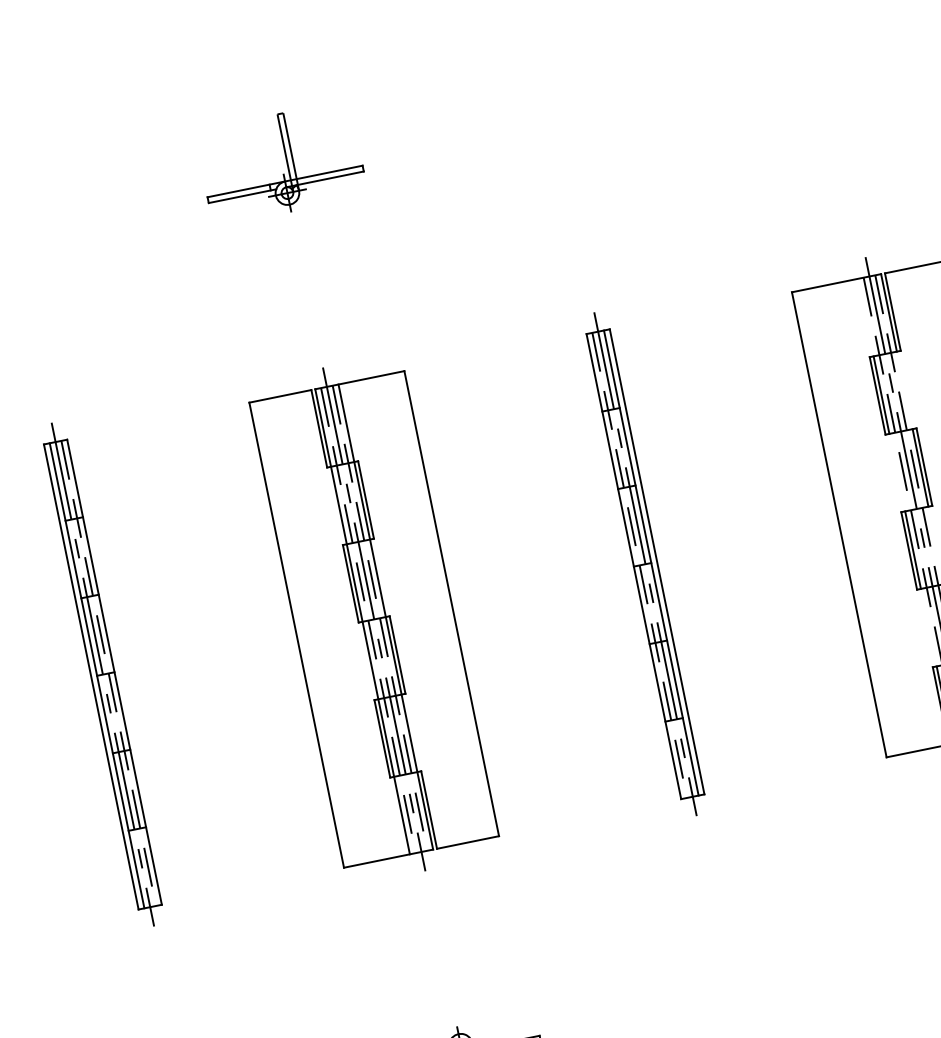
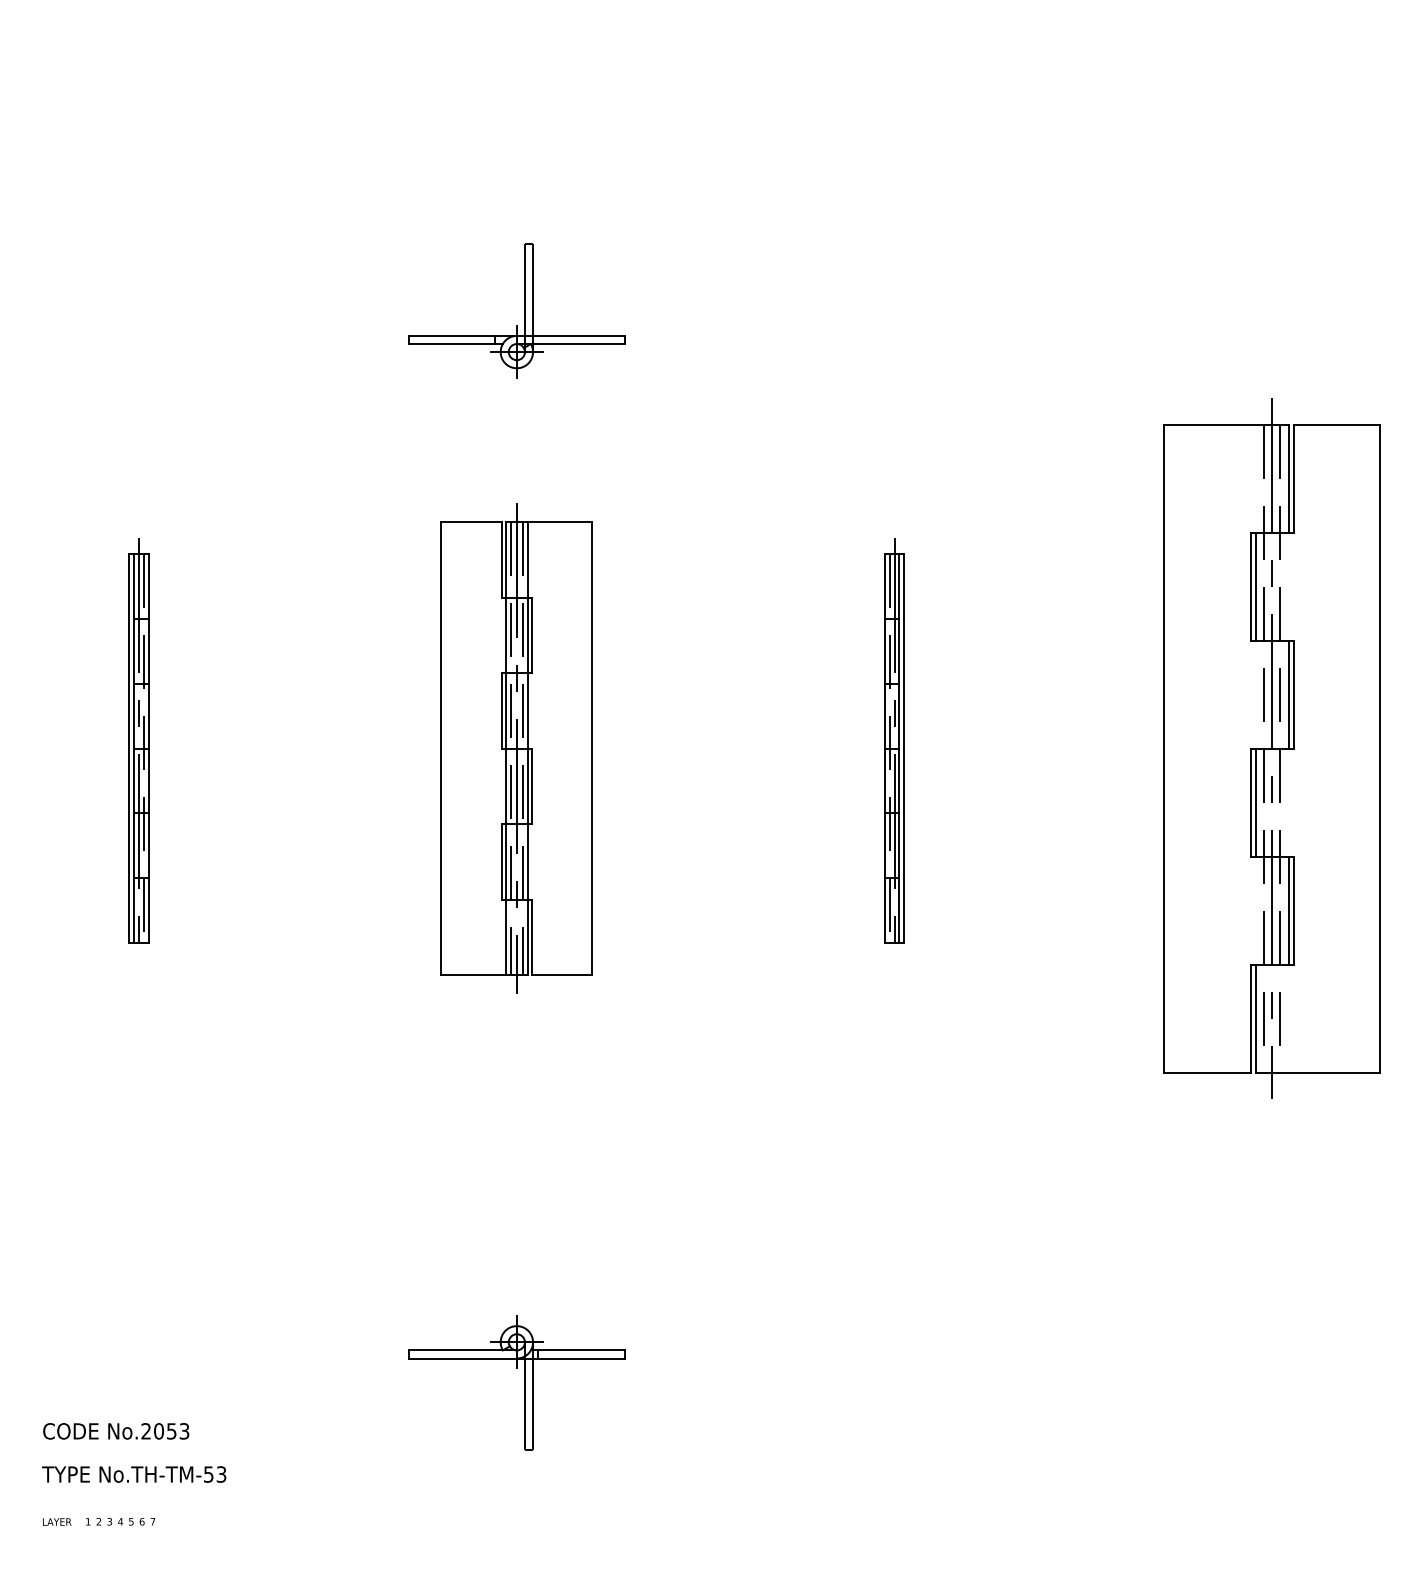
part: (286, 162) -> (524, 310), moved
part: (645, 564) -> (894, 748), size x0.6
part: (373, 619) -> (516, 748), size x0.7
part: (102, 674) -> (138, 748), size x0.6

